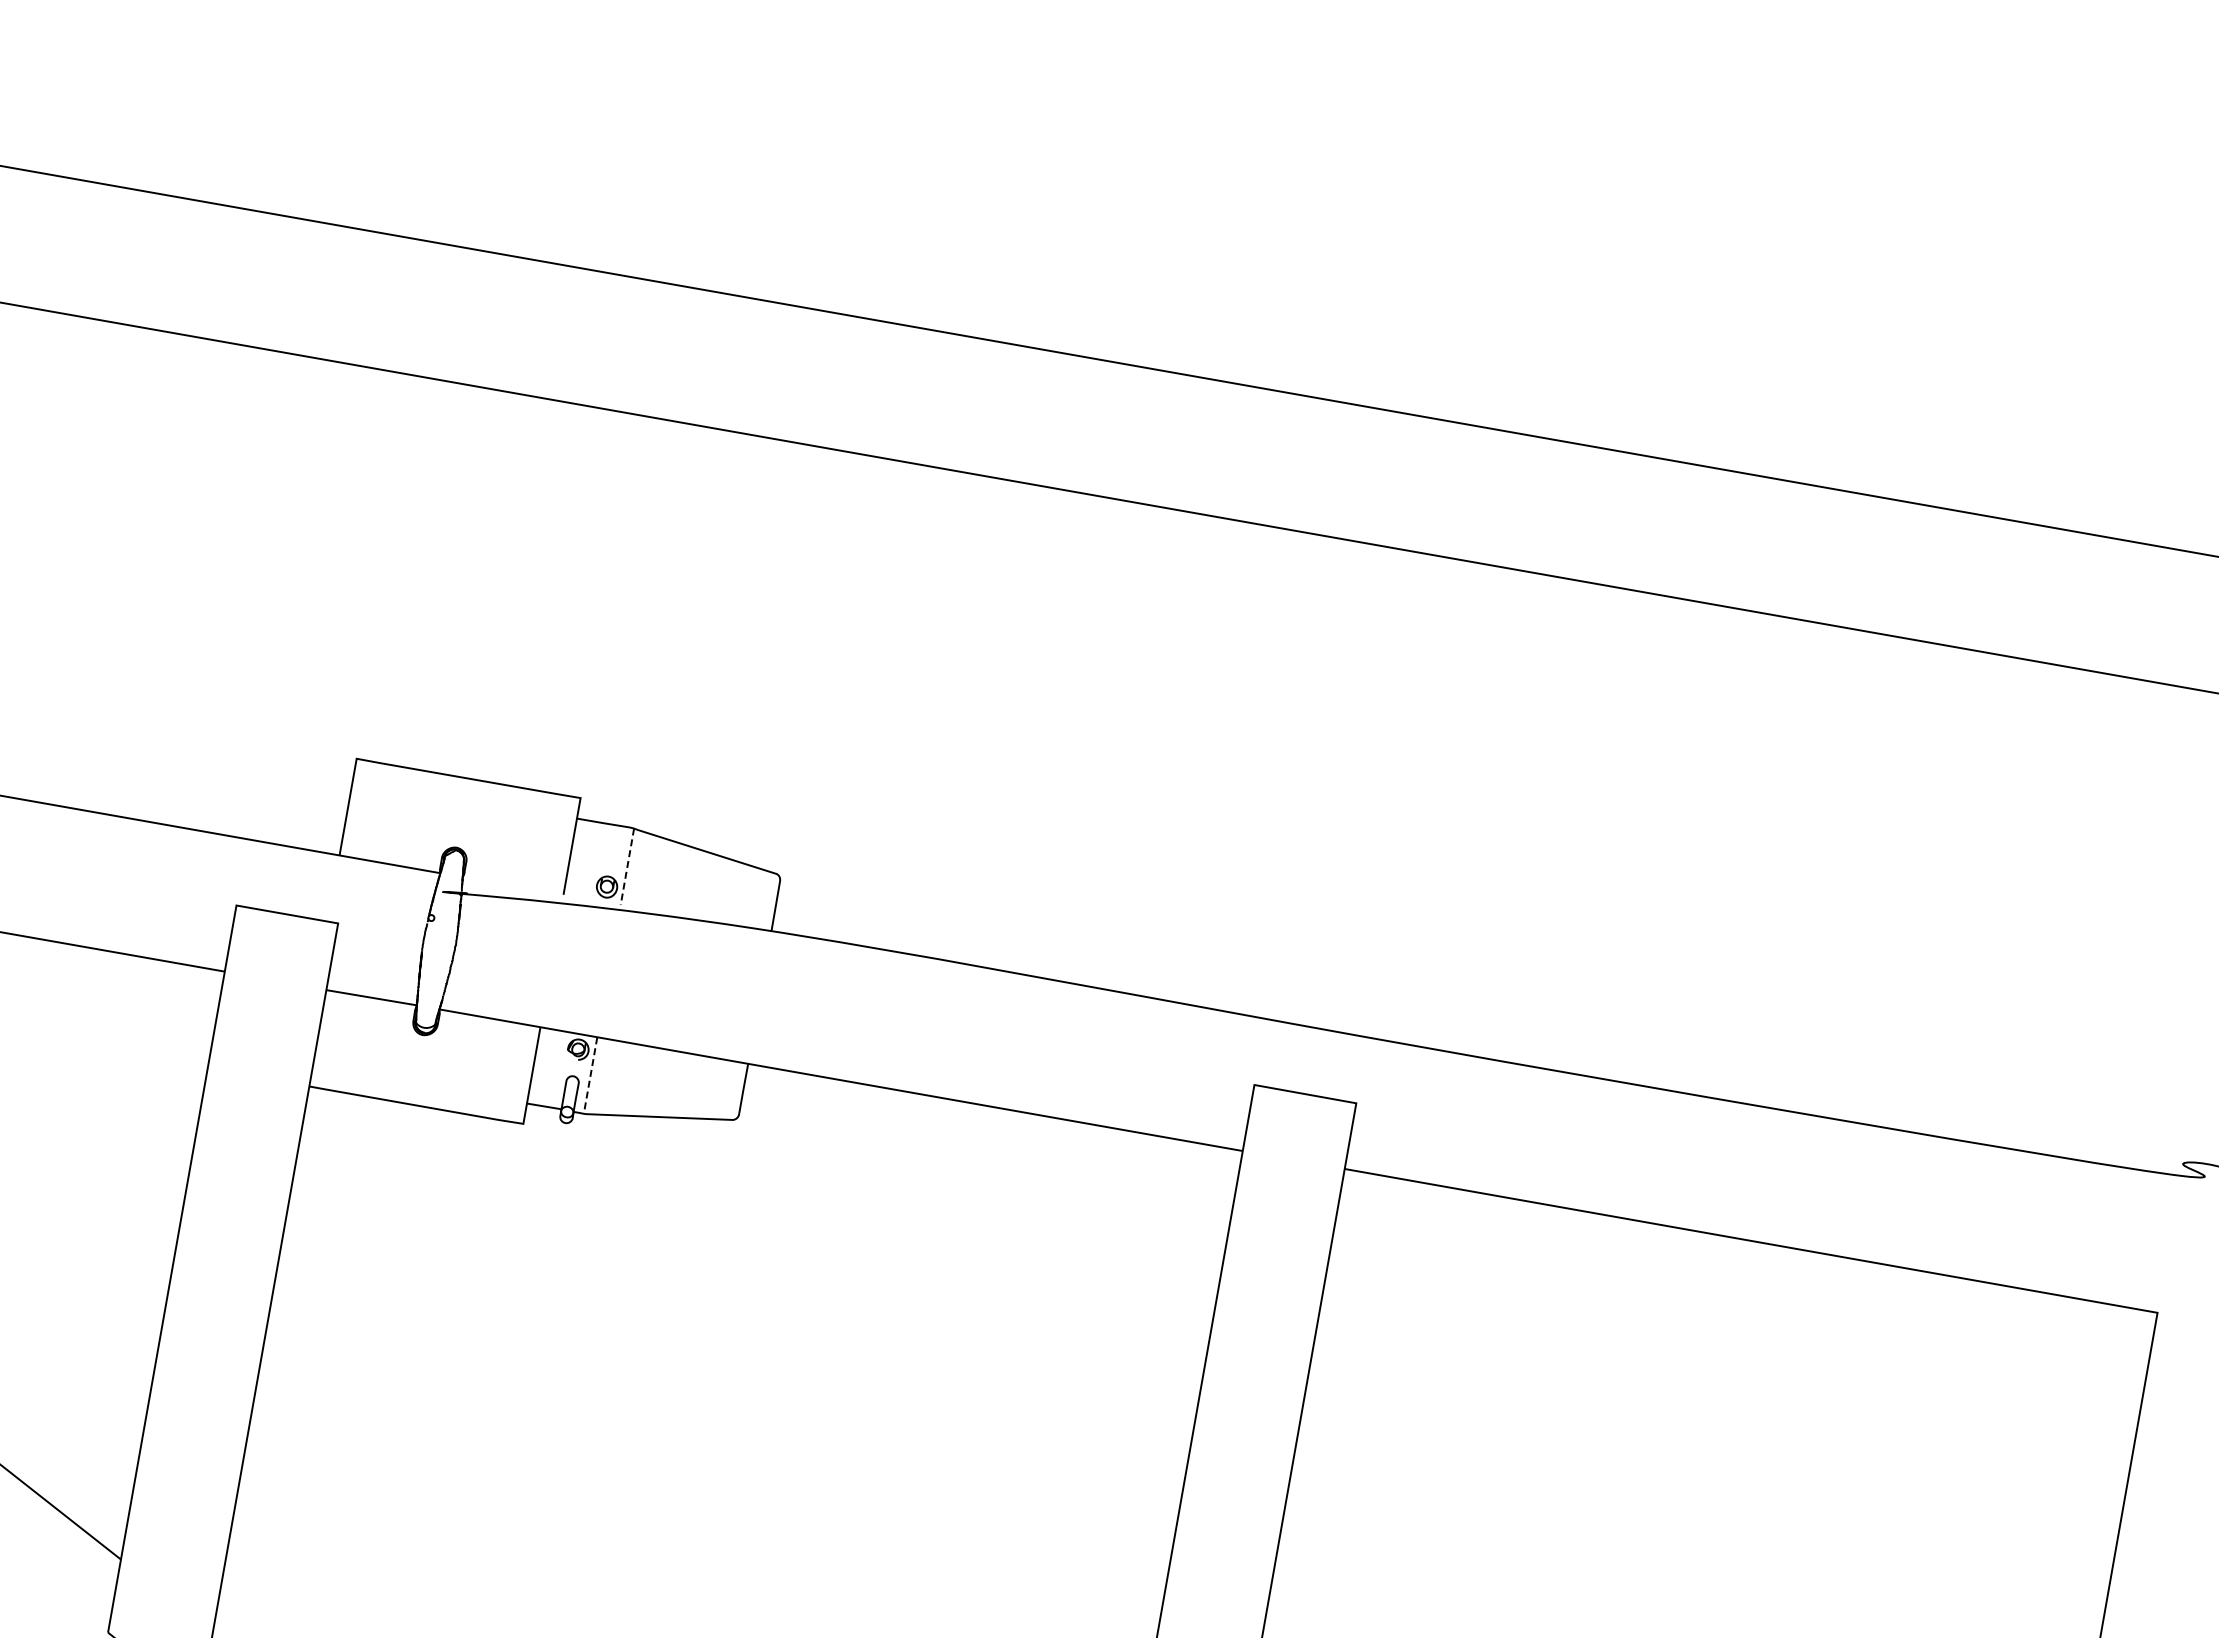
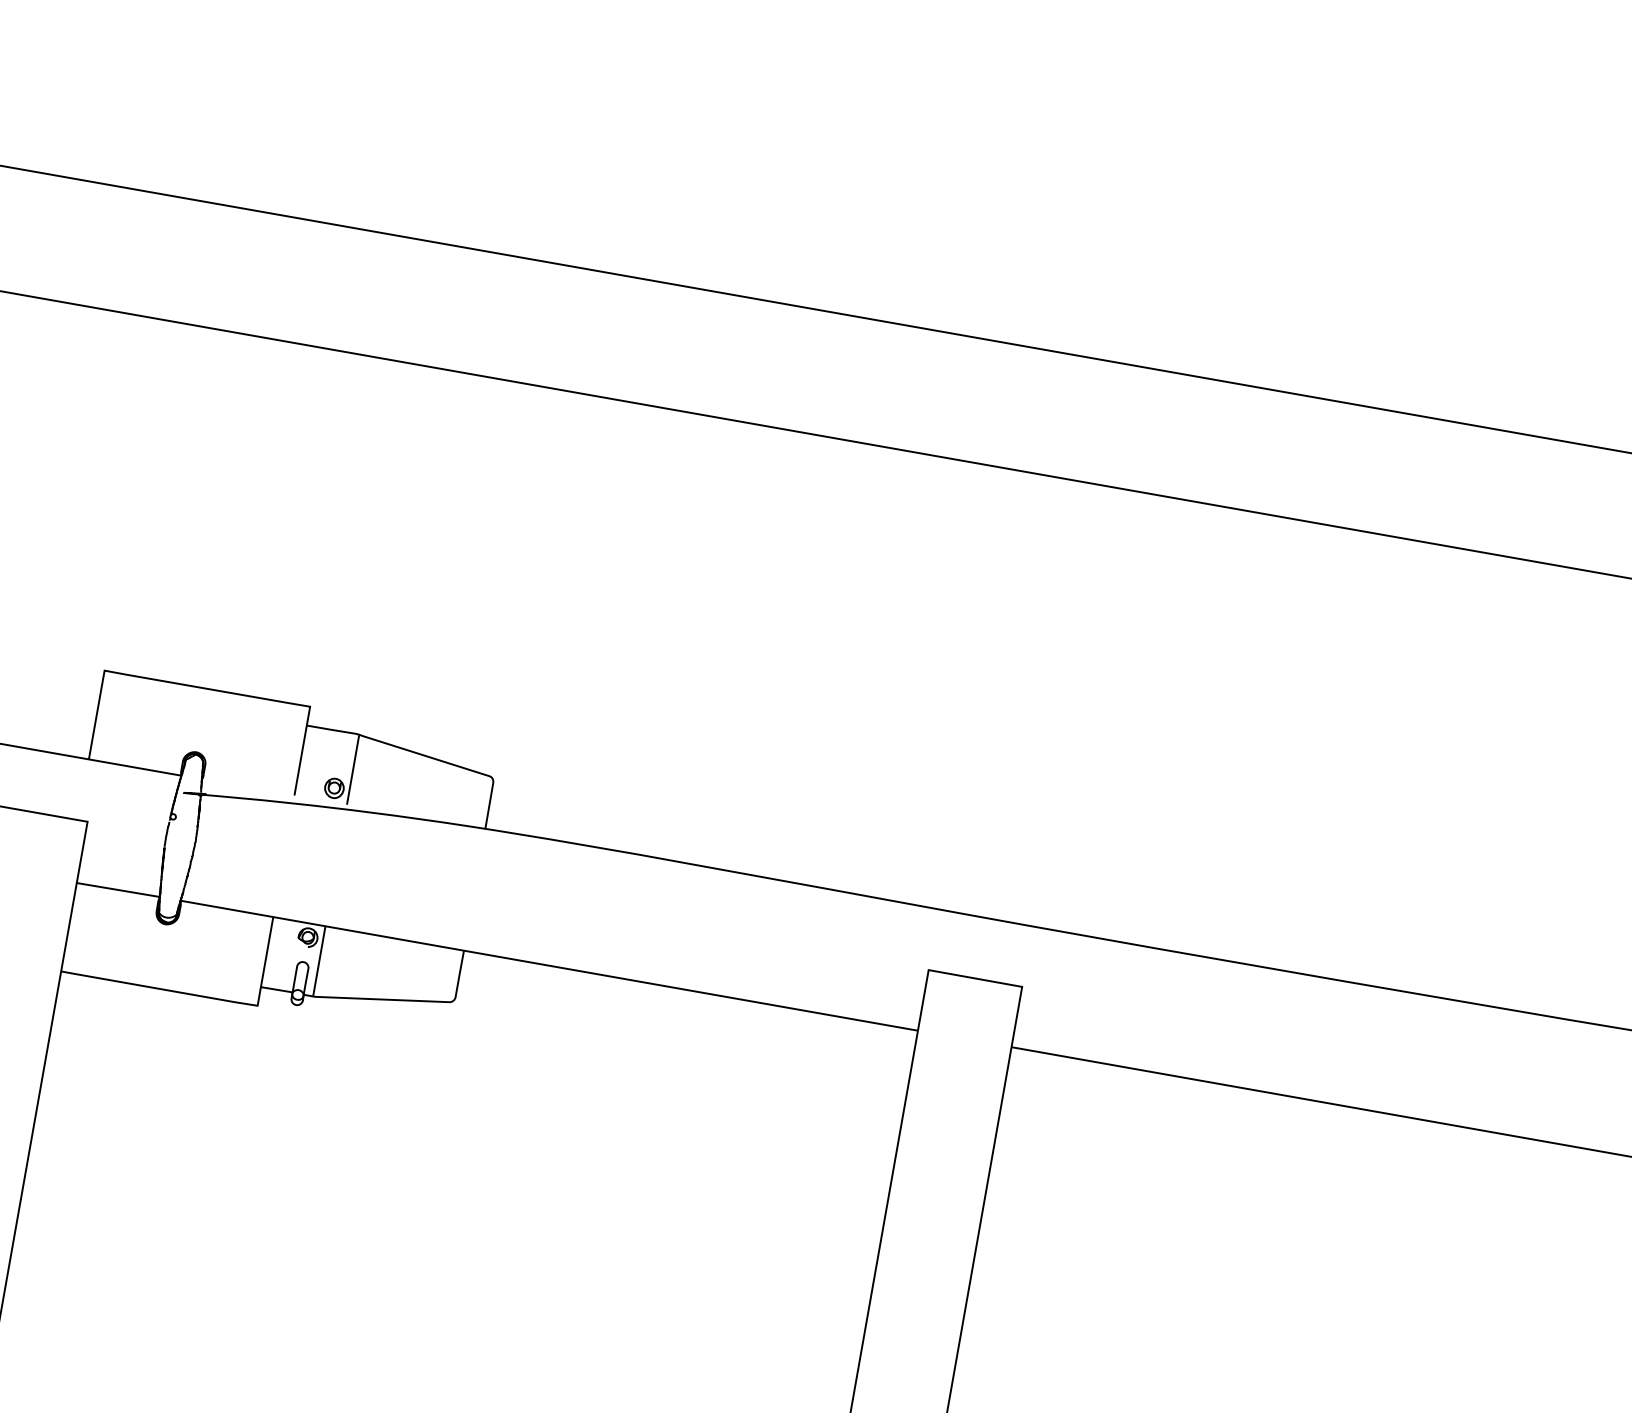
line: (627, 866) -> (353, 769), dashed -> solid
line: (590, 1075) -> (319, 961), dashed -> solid

